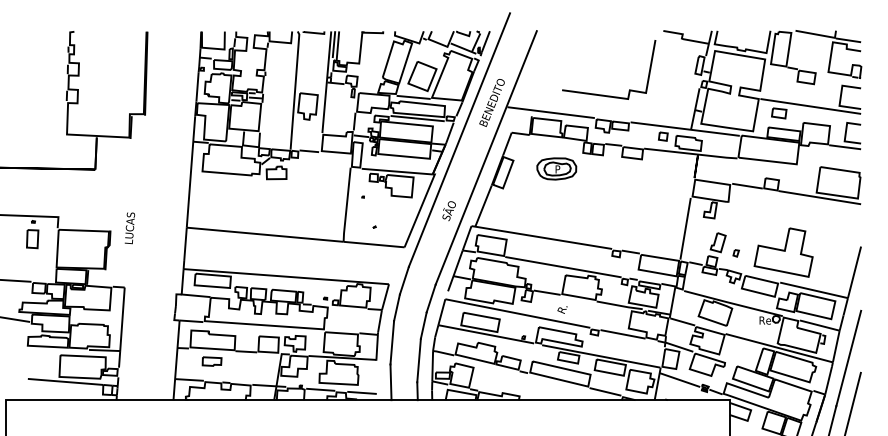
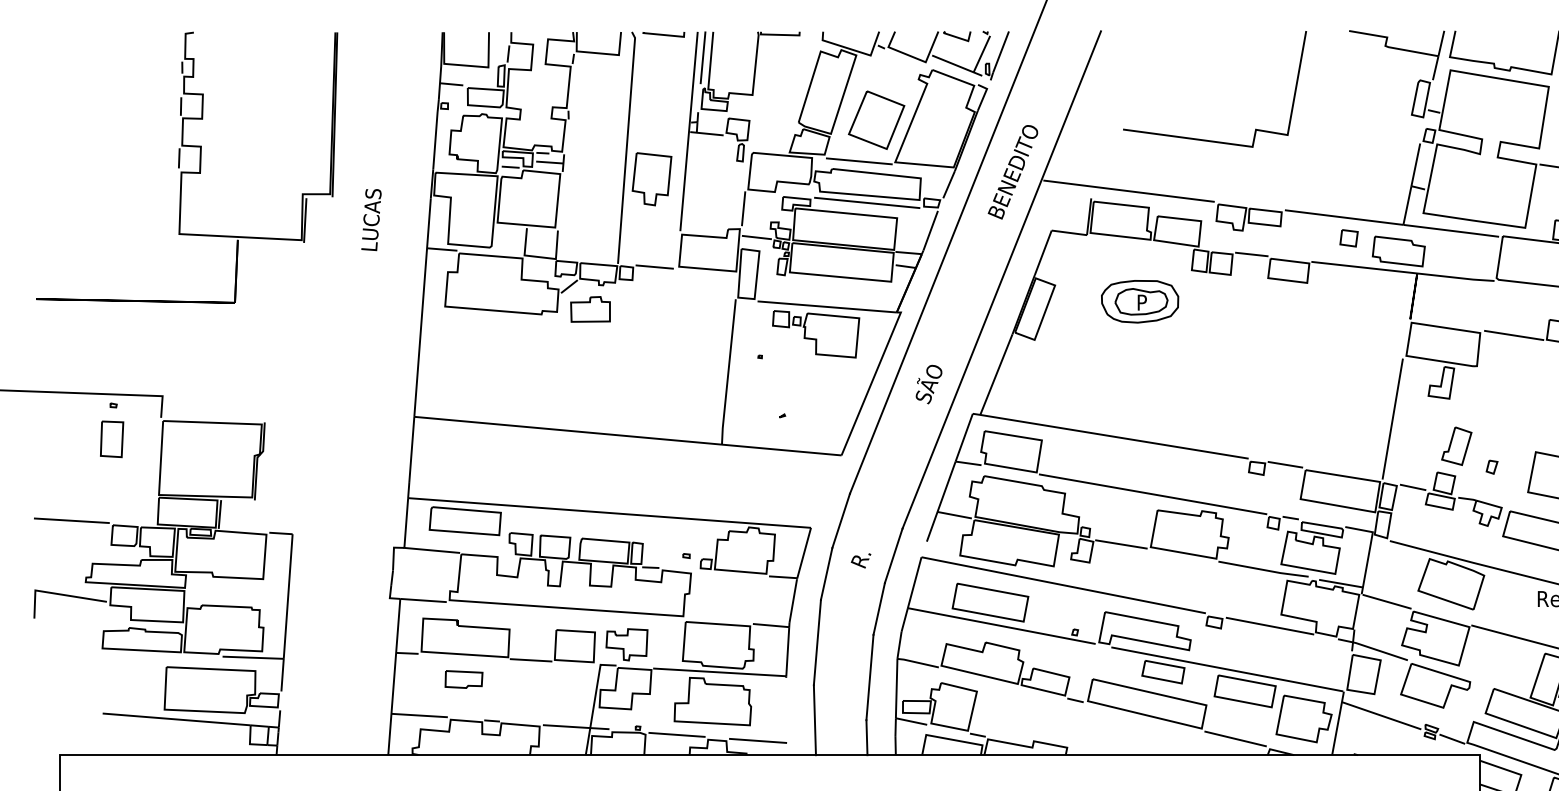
line: (603, 94) -> (1204, 137), moved
text: (129, 228) -> (370, 220), moved
text: (562, 309) -> (861, 559), moved

